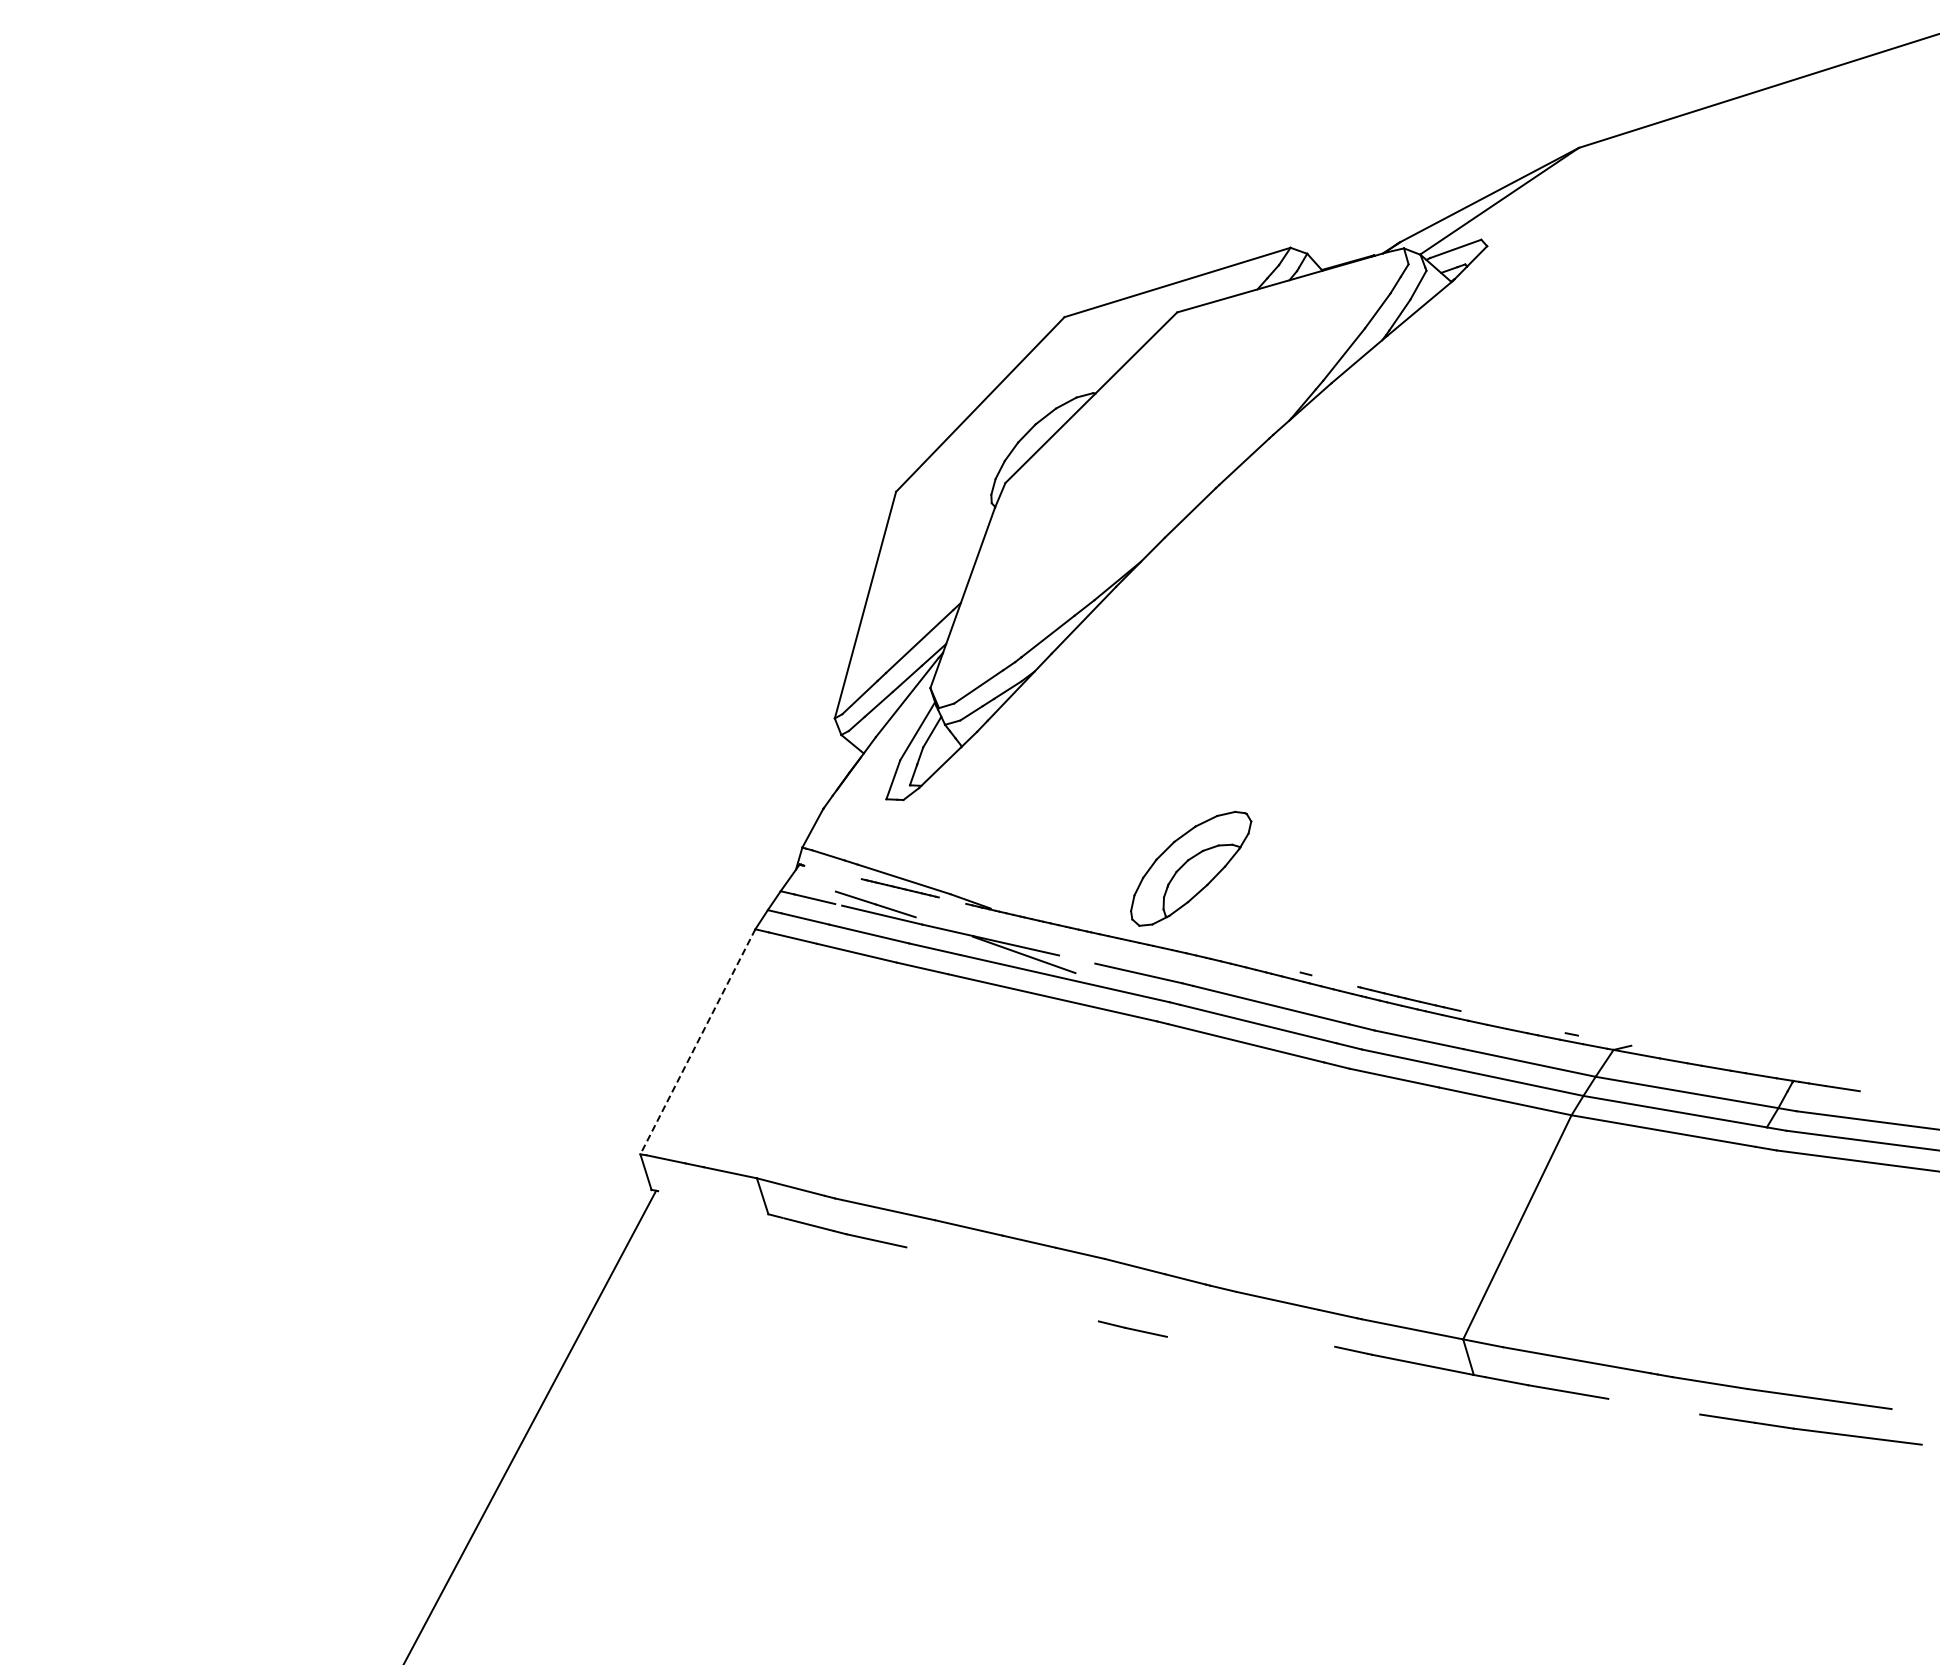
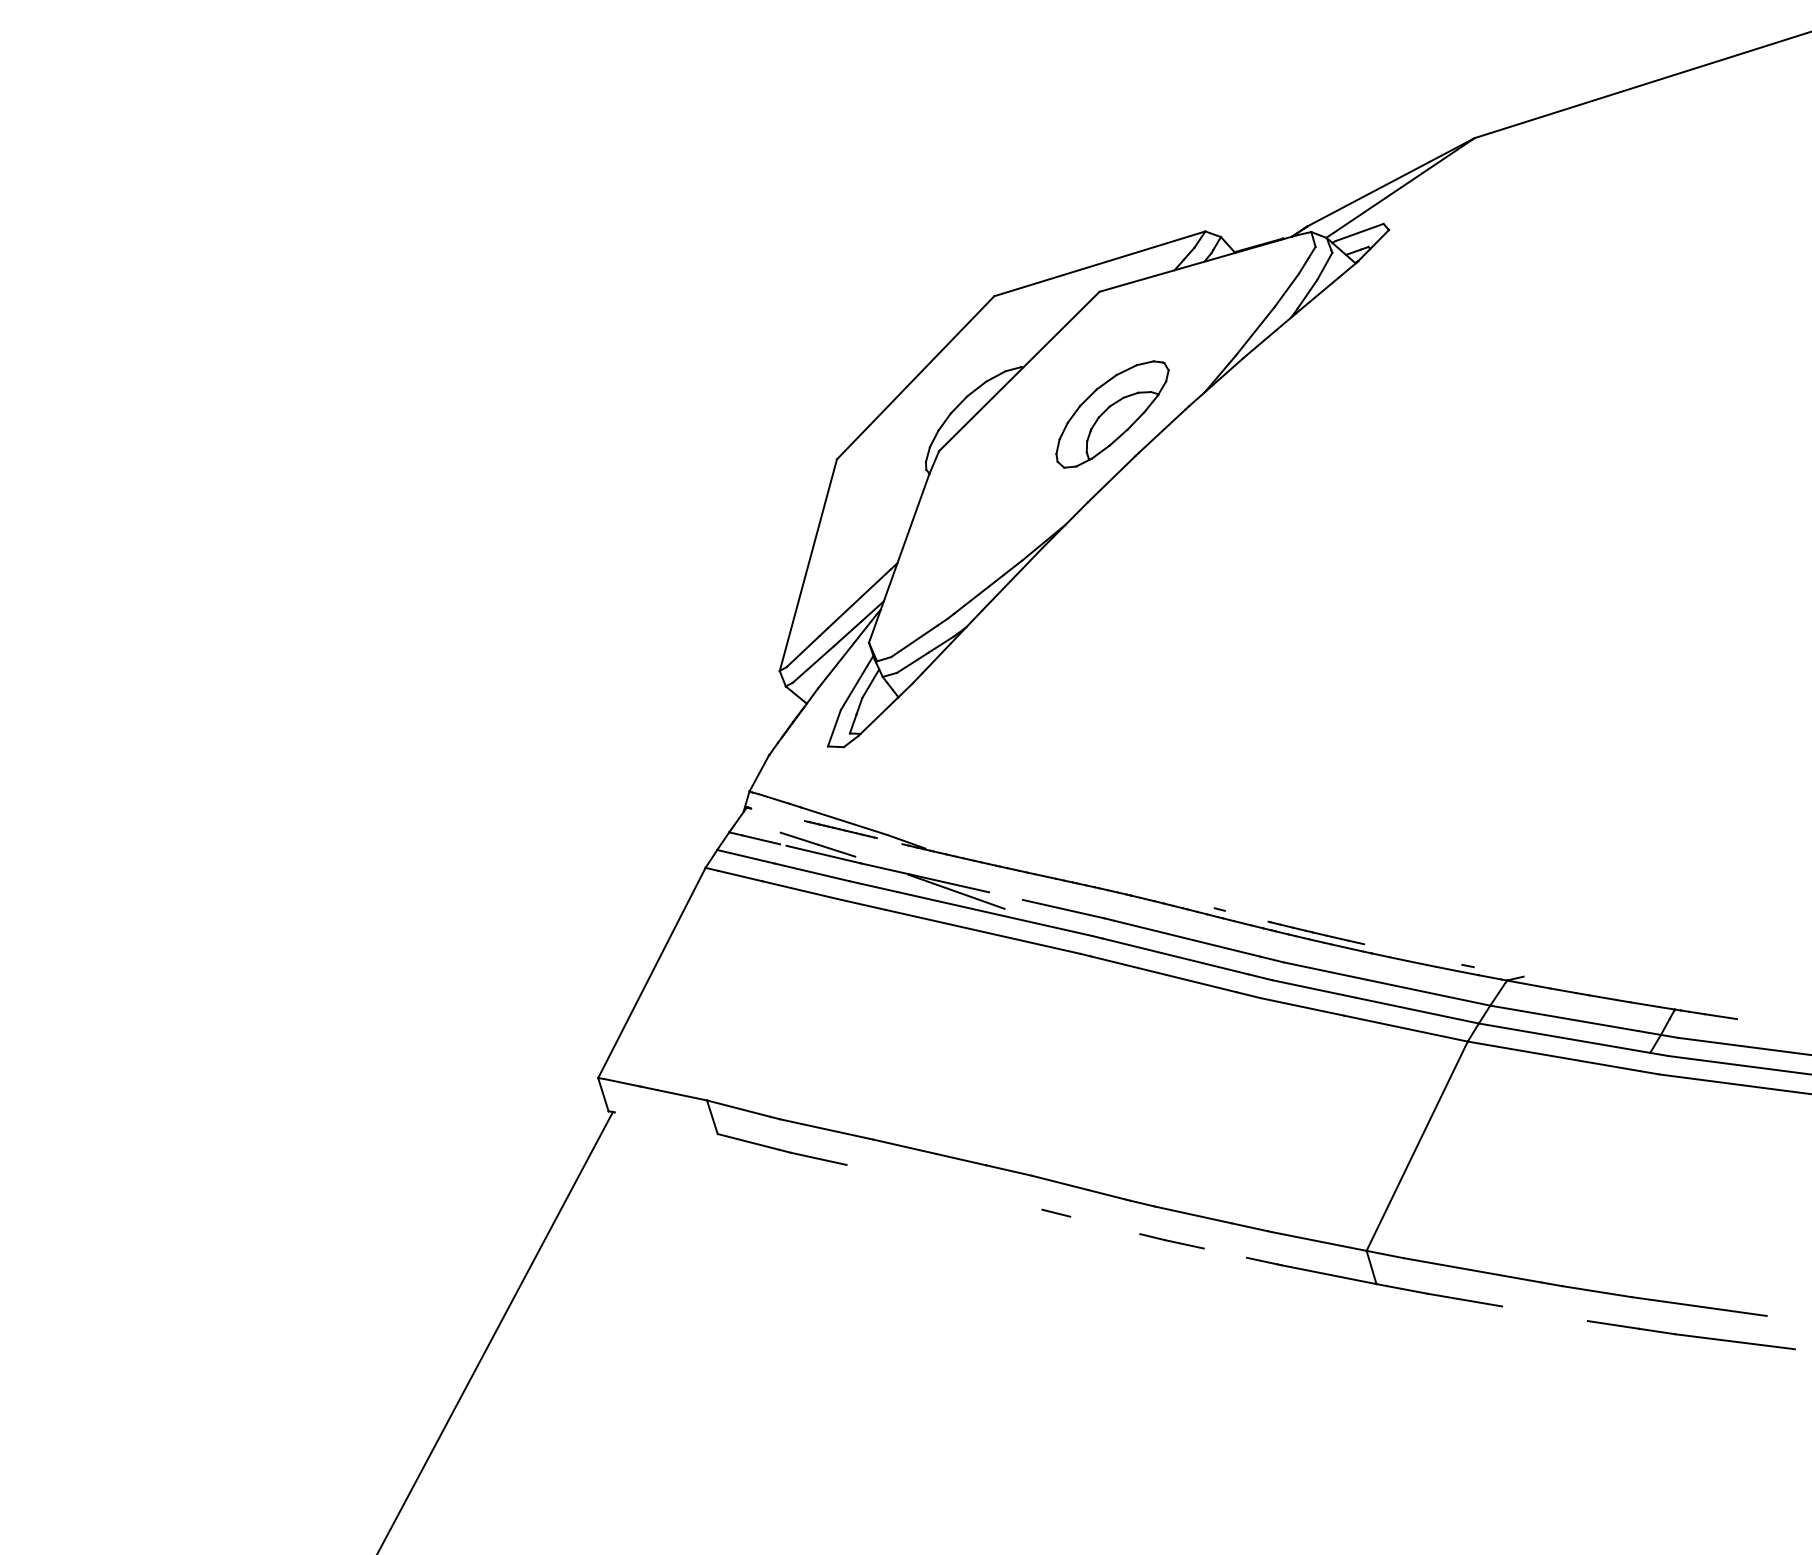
part: (1191, 868) -> (1112, 414), moved
line: (697, 1042) -> (651, 973), dashed -> solid
line: (1130, 1298) -> (1055, 1212), added
line: (1132, 1328) -> (1171, 1240), moved

